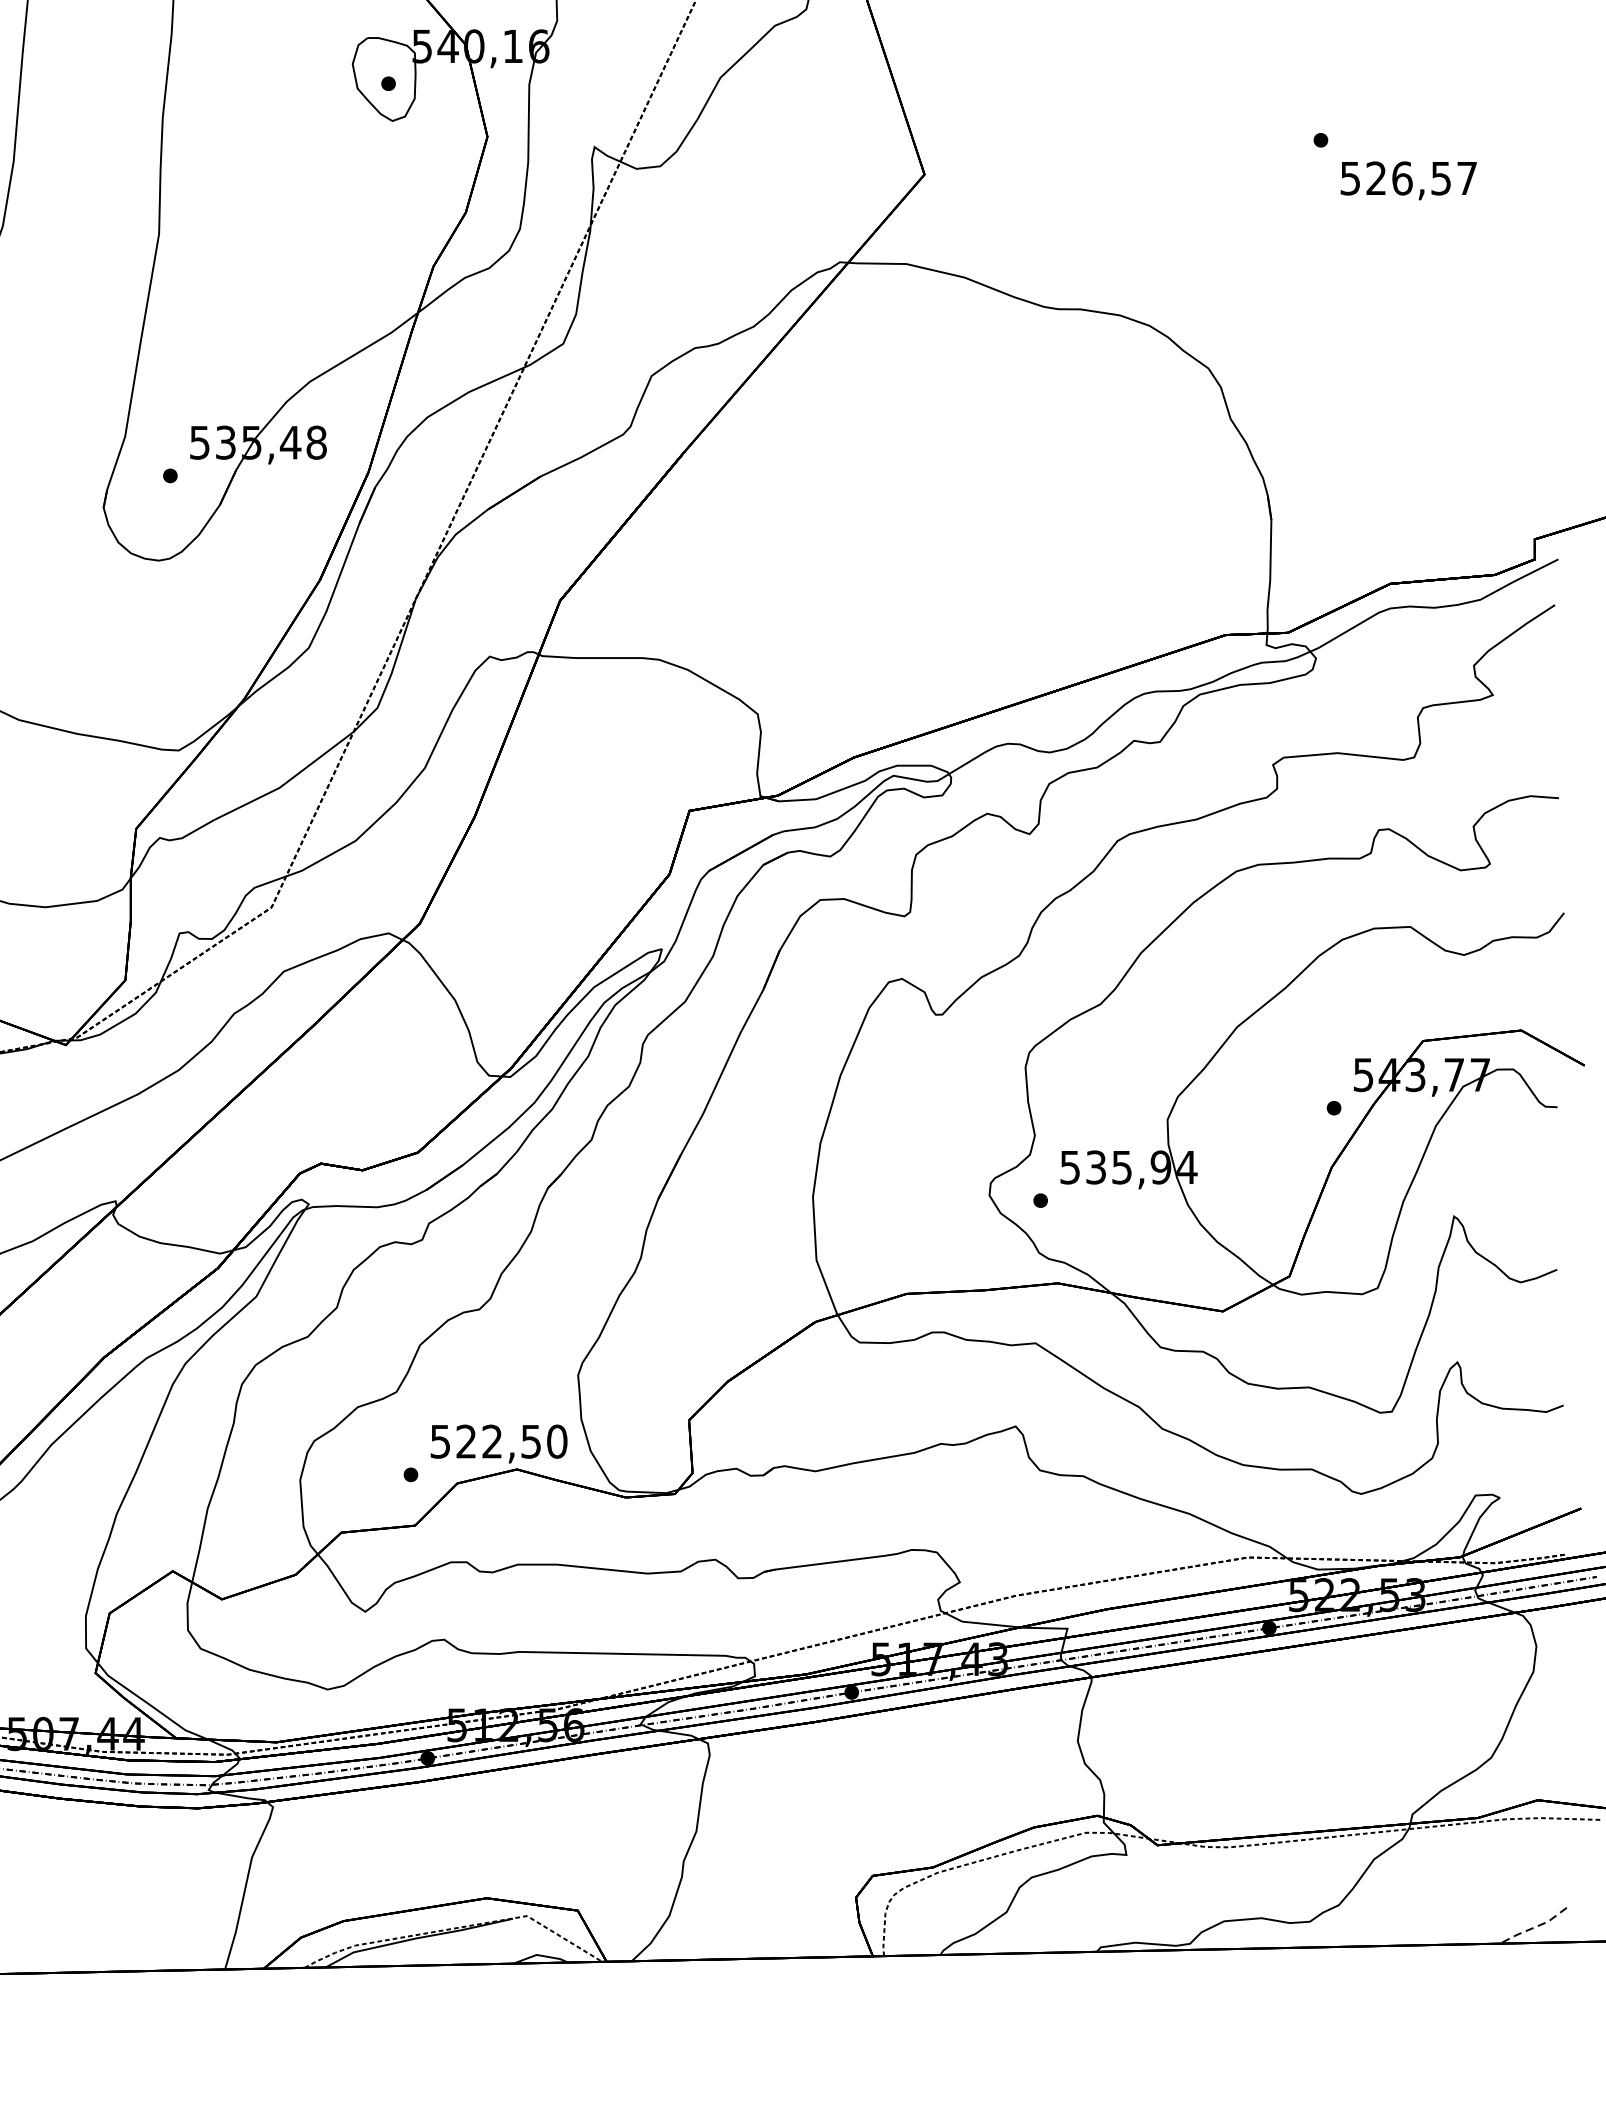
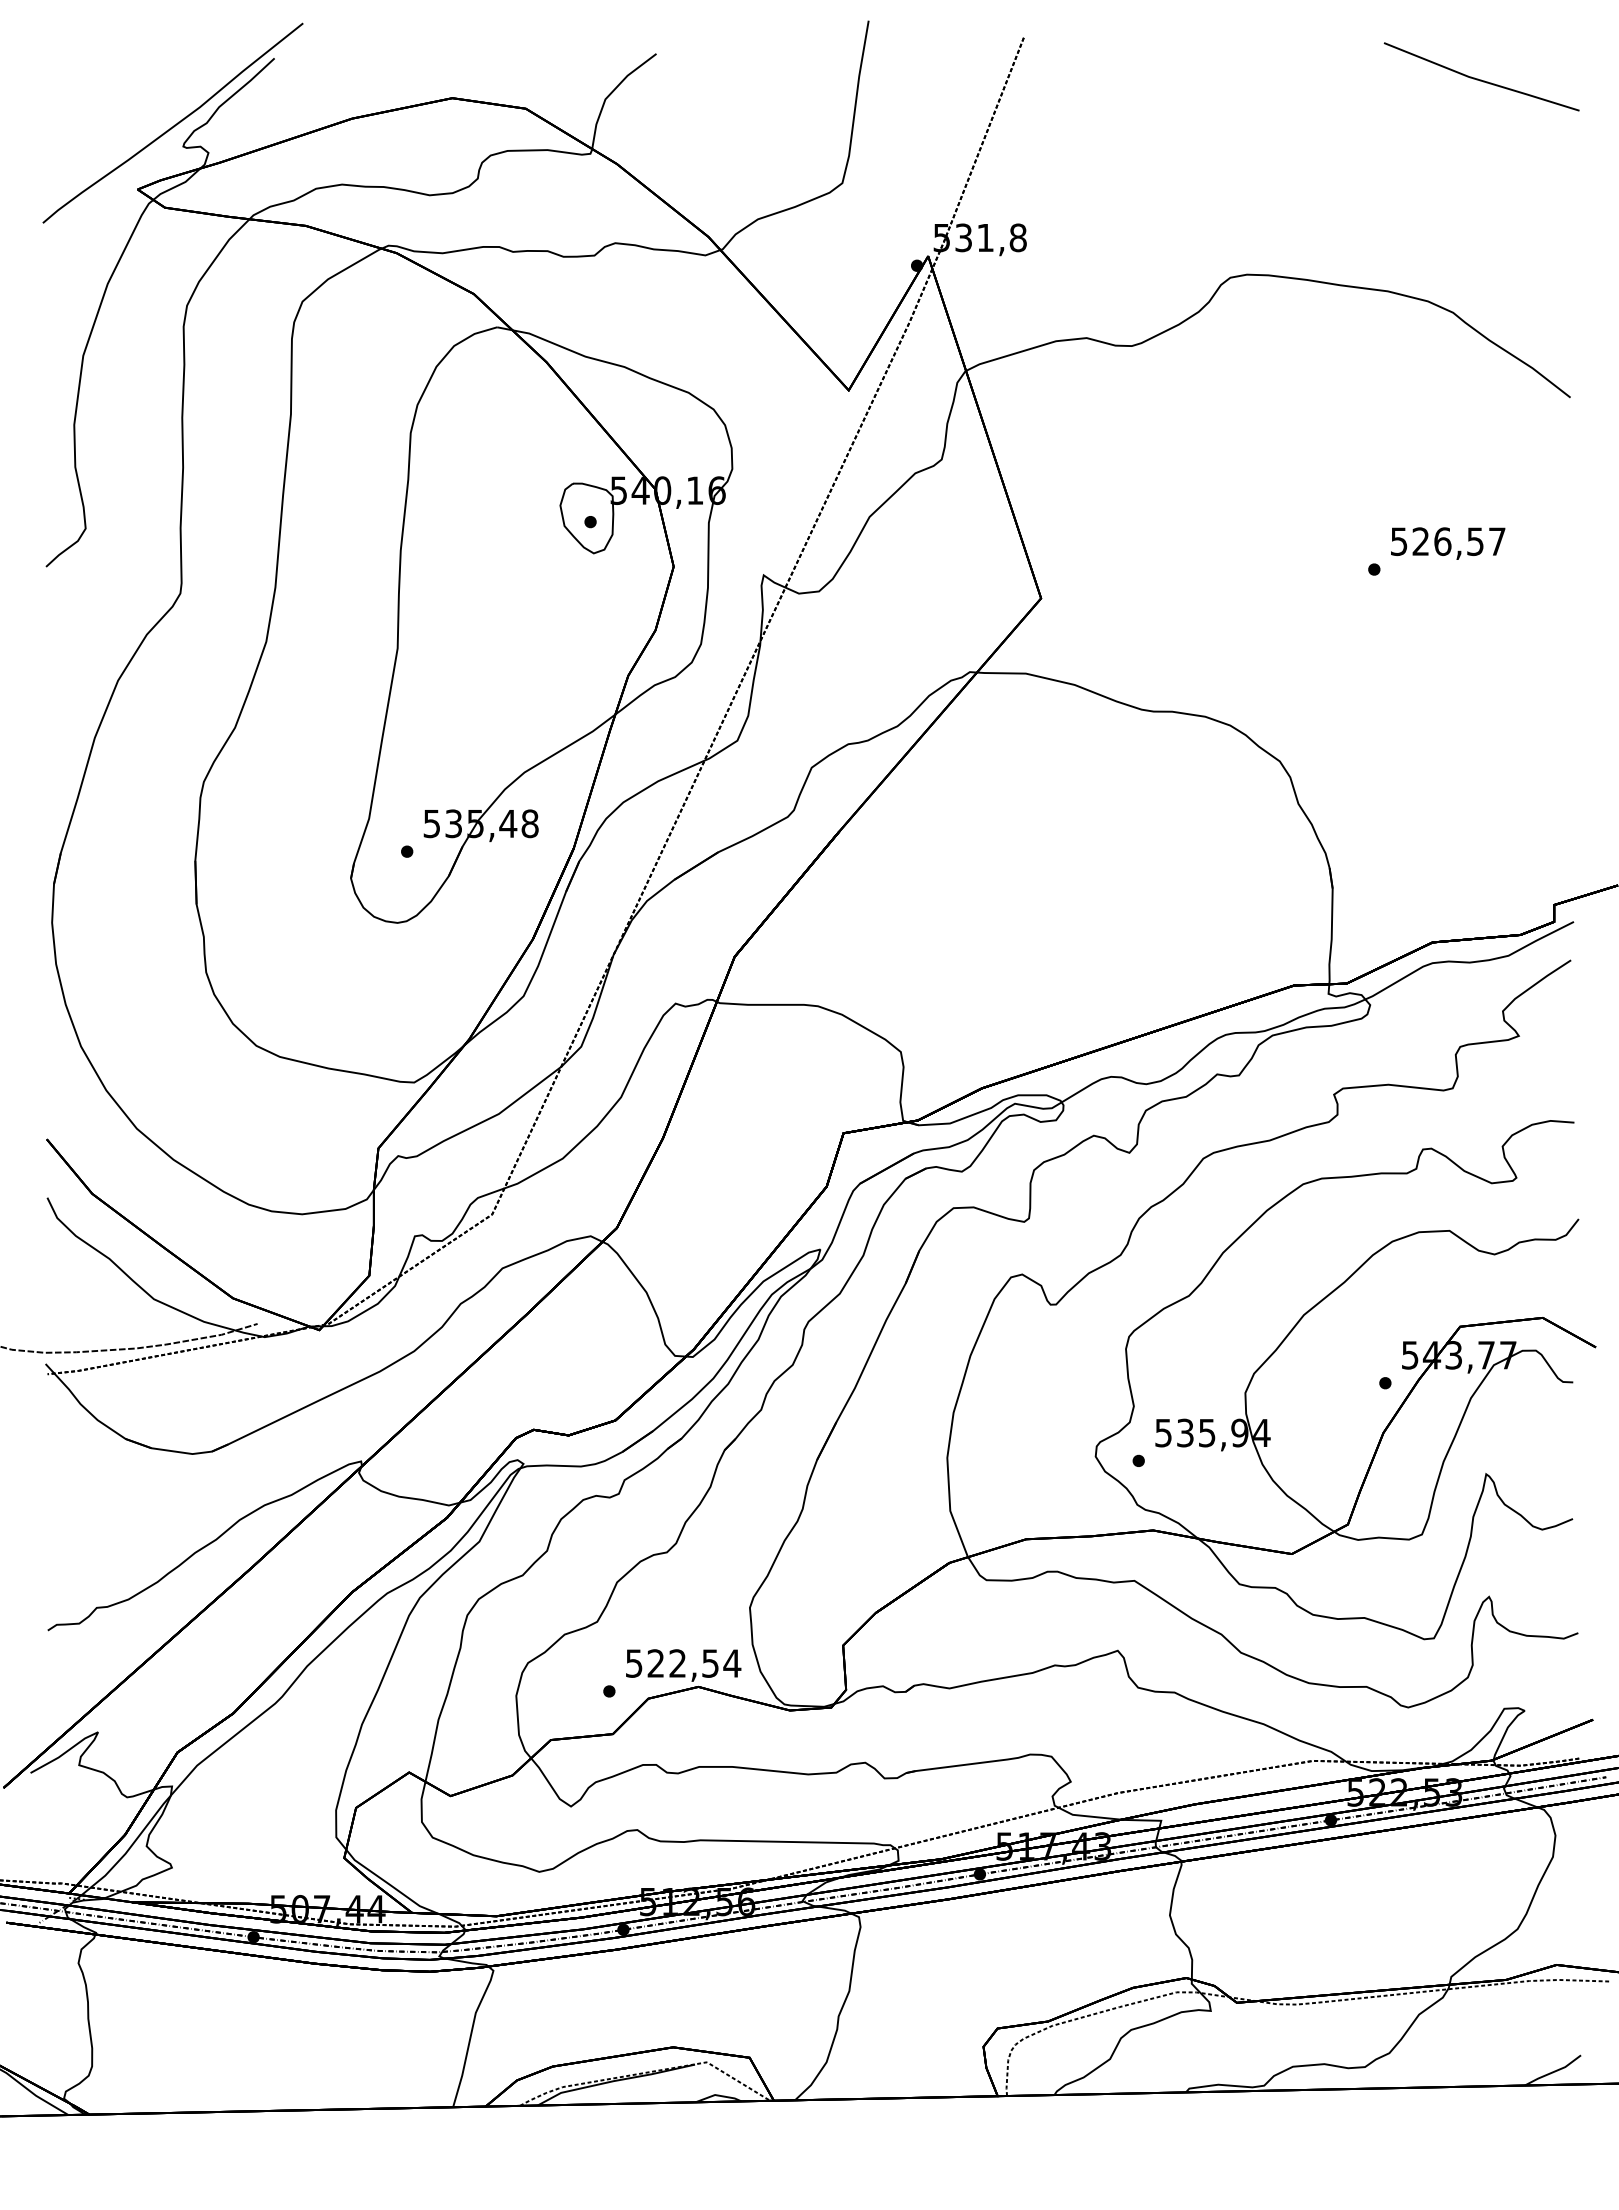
text: (1409, 180) -> (1448, 543), moved
text: (557, 1441) -> (732, 1663), 522,50 -> 522,54
line: (1534, 1928) -> (1553, 2072), dashed -> solid

